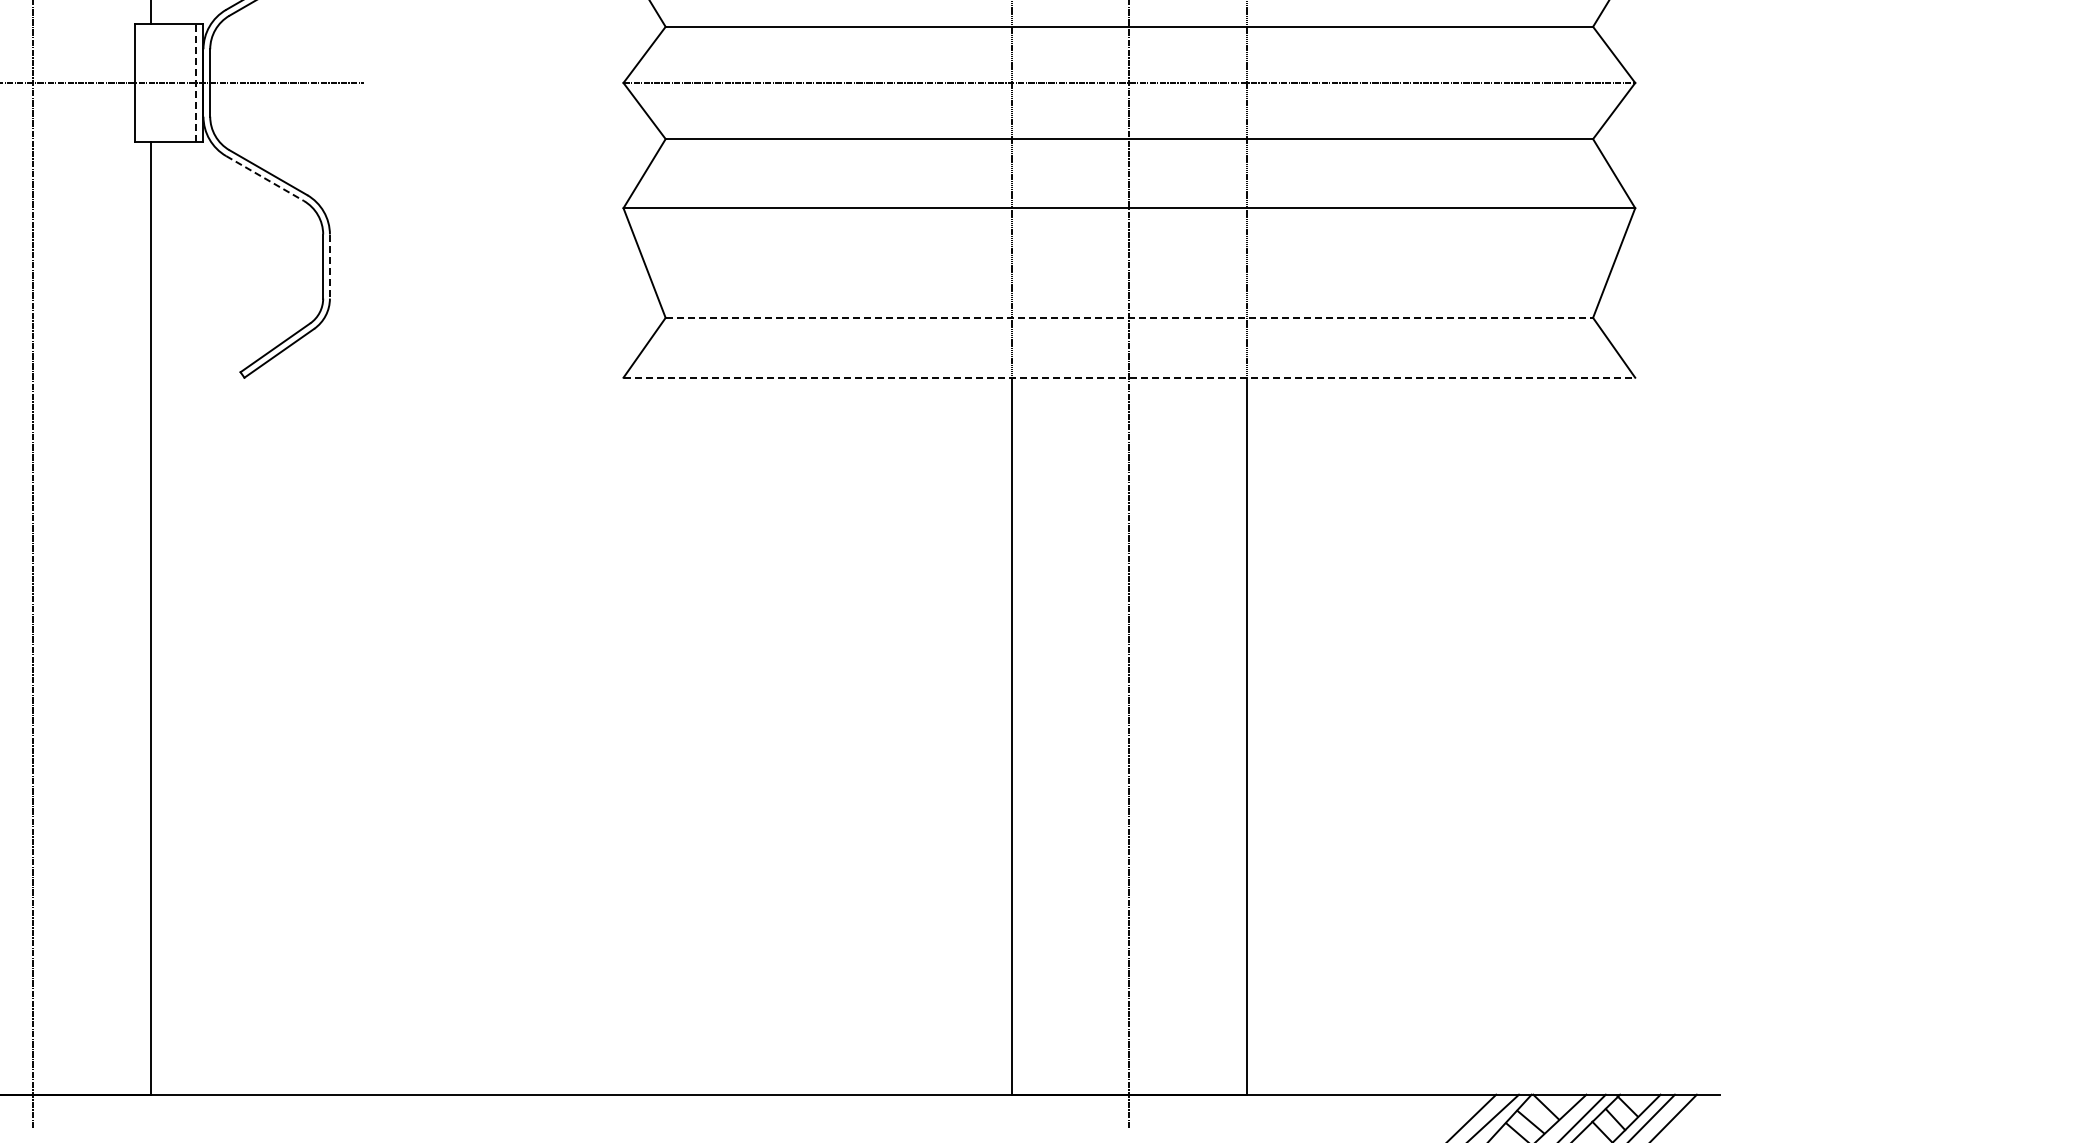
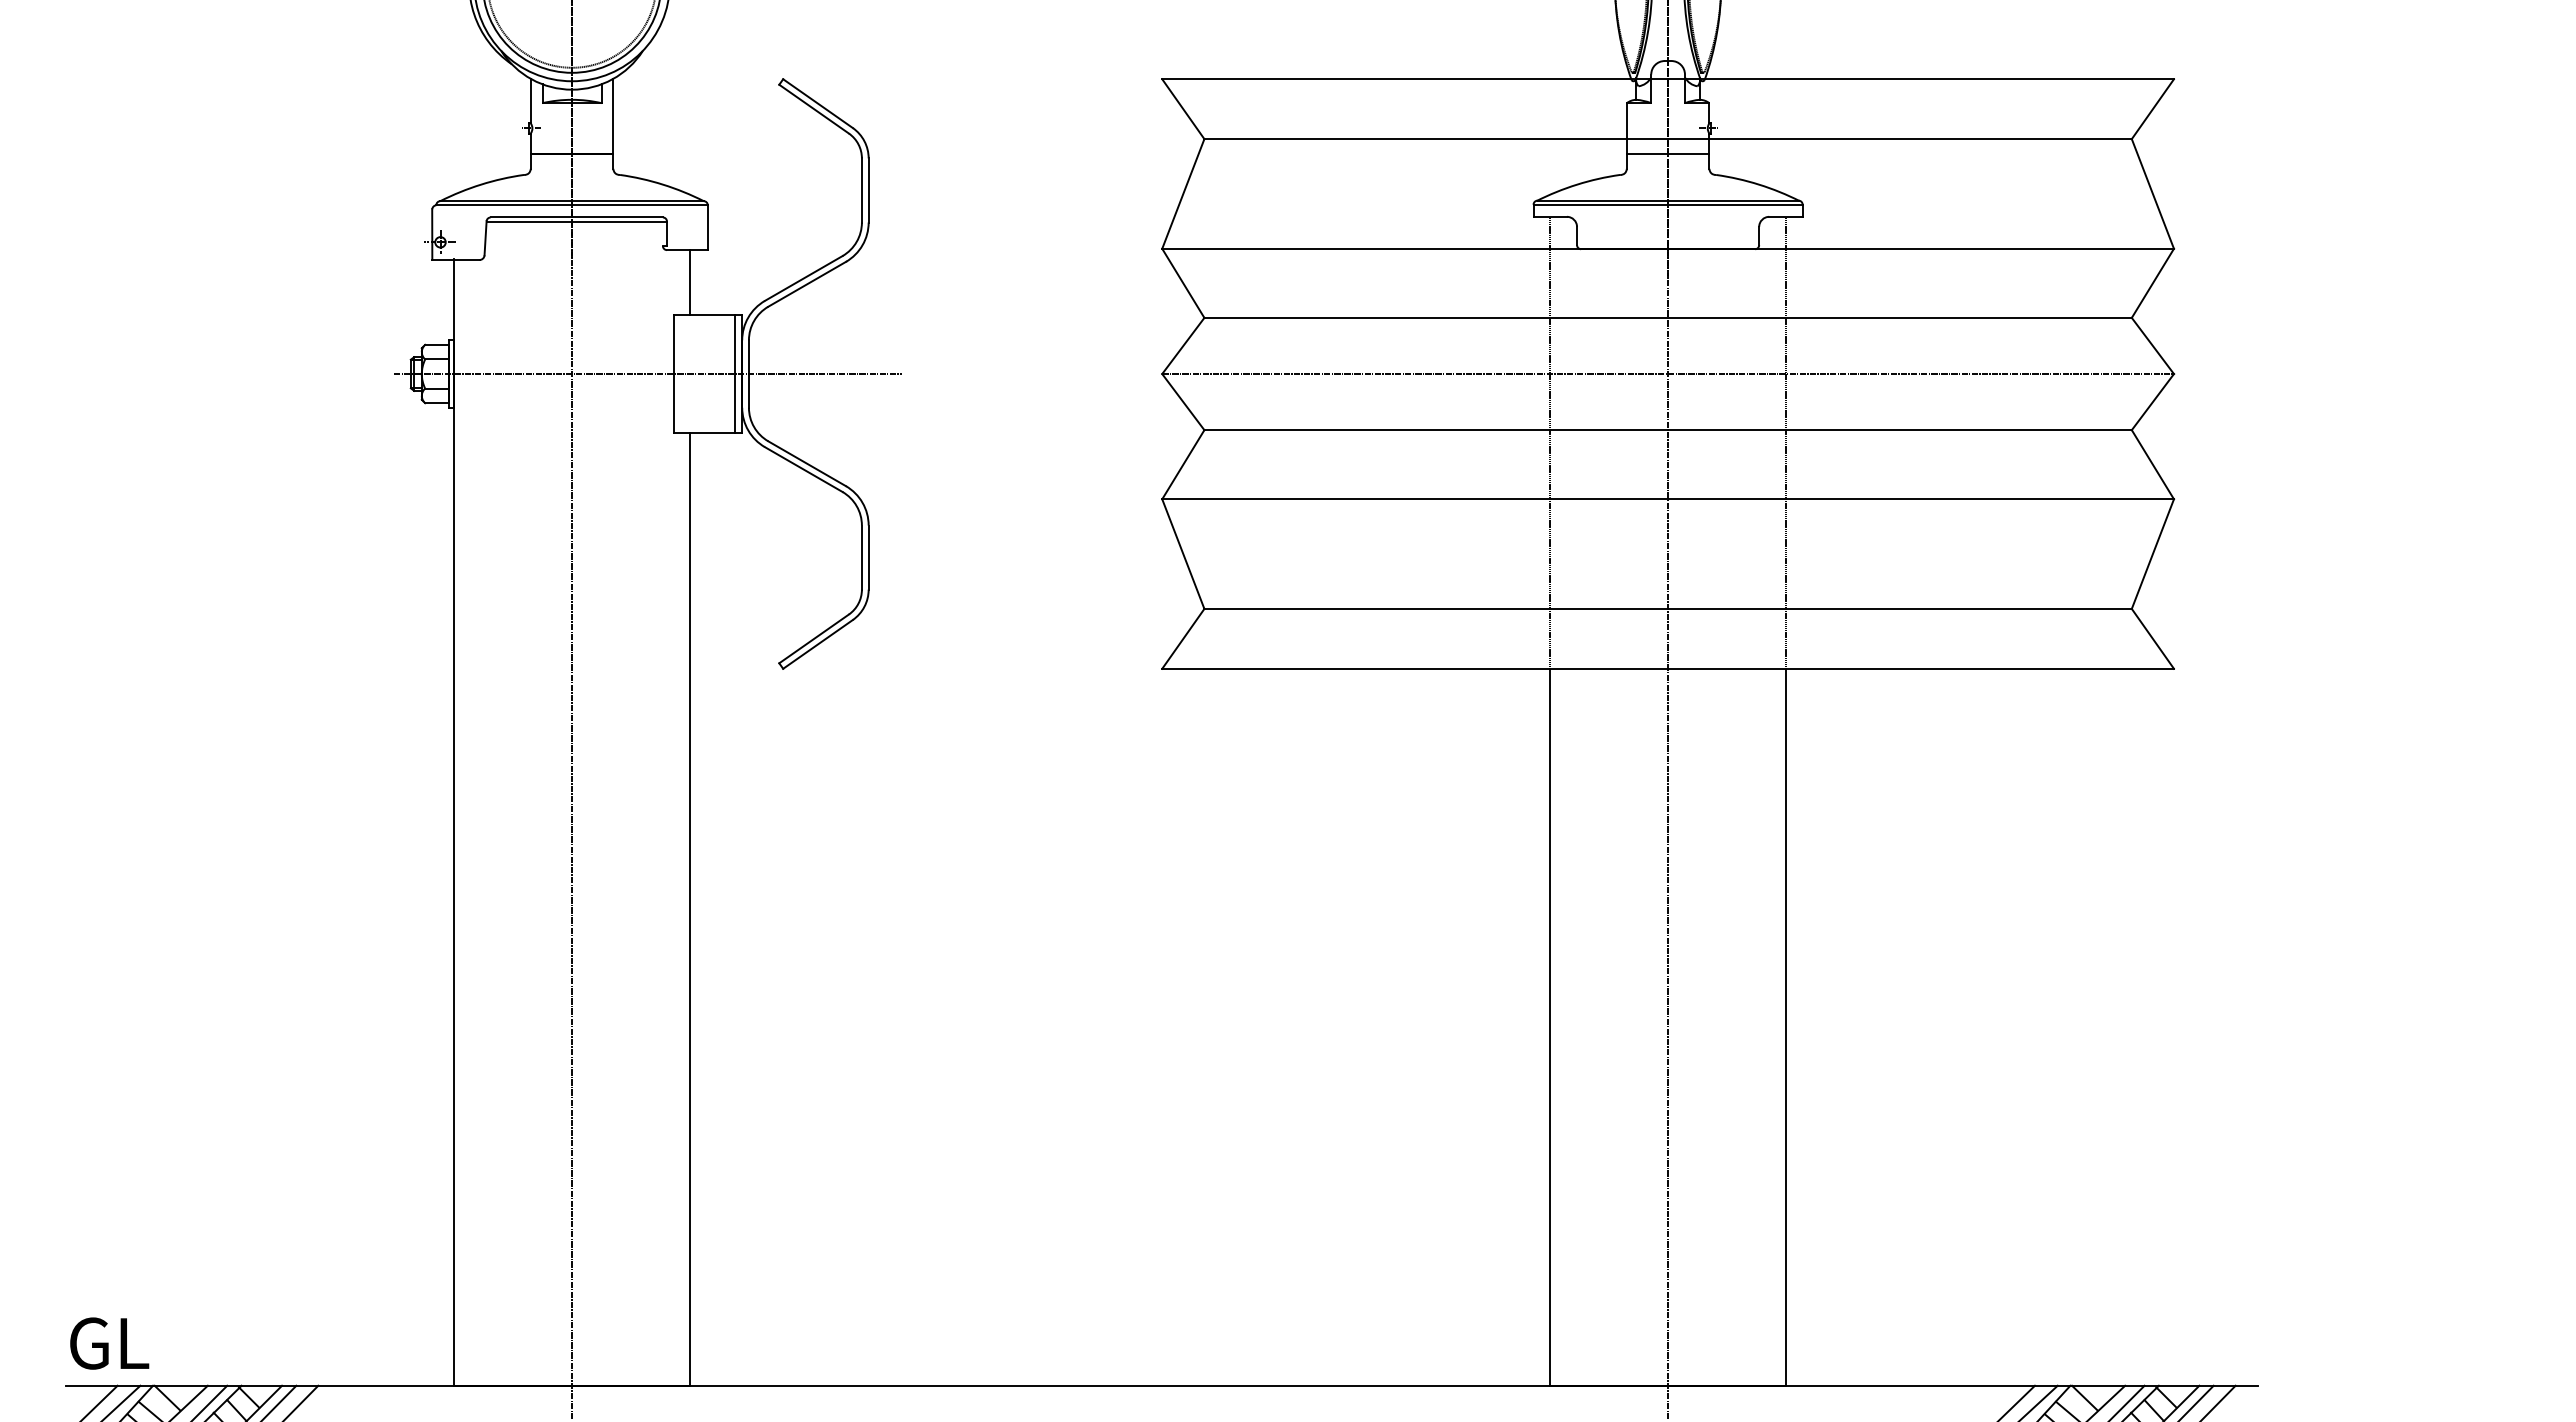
line: (195, 82) -> (734, 373), dashed -> solid
line: (264, 178) -> (803, 469), dashed -> solid
line: (329, 267) -> (868, 558), dashed -> solid
line: (1129, 317) -> (1668, 608), dashed -> solid
line: (1129, 377) -> (1668, 668), dashed -> solid

